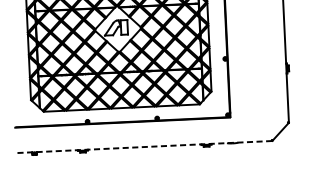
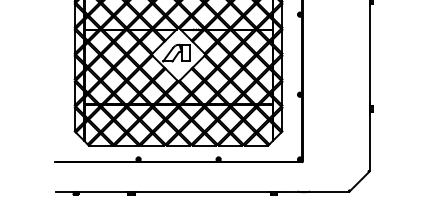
line: (144, 147) -> (202, 191), dashed -> solid

